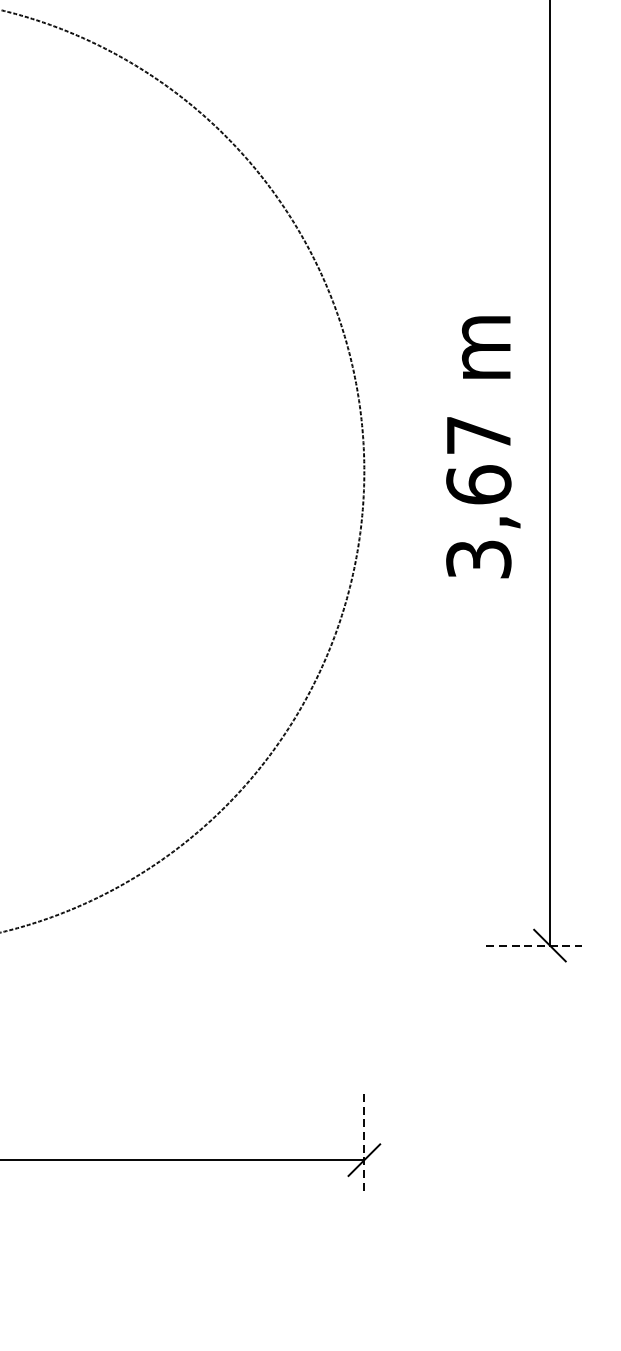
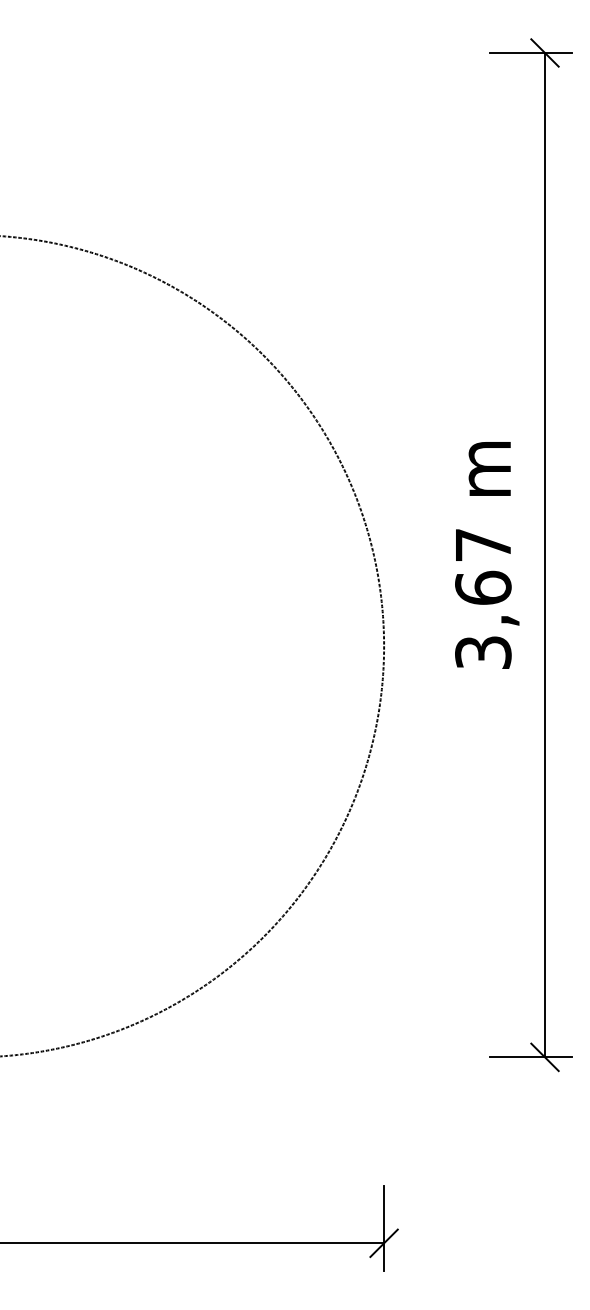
text: (483, 447) -> (487, 555), moved
line: (534, 945) -> (531, 1057), dashed -> solid
line: (364, 1143) -> (384, 1228), dashed -> solid

